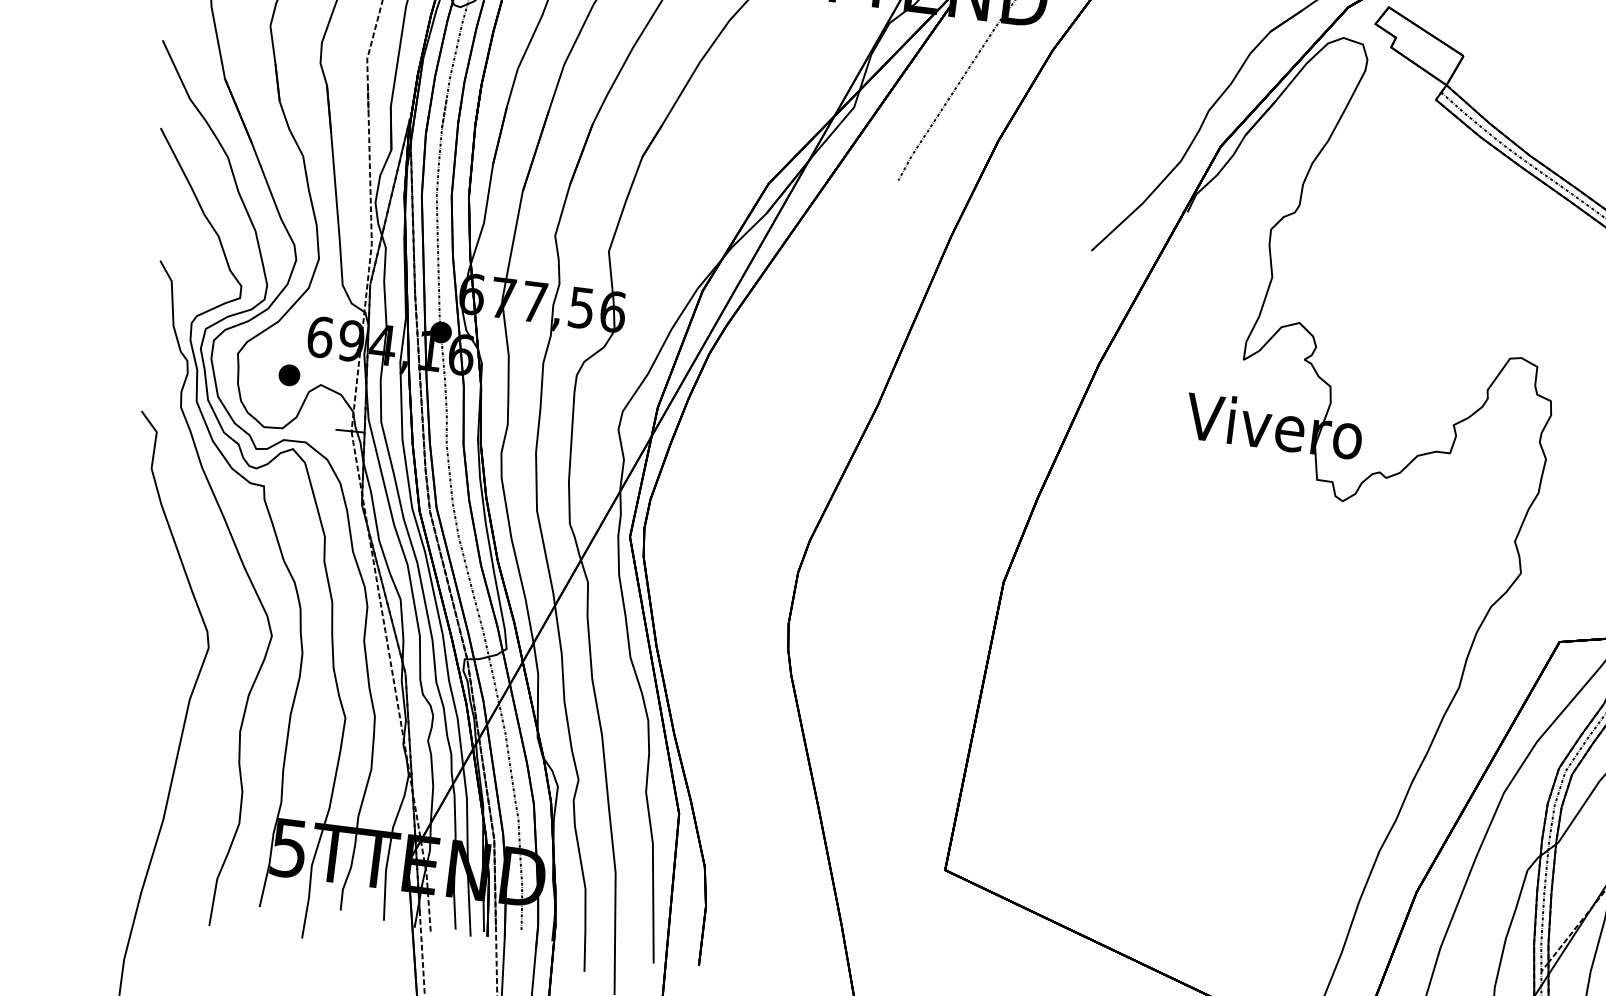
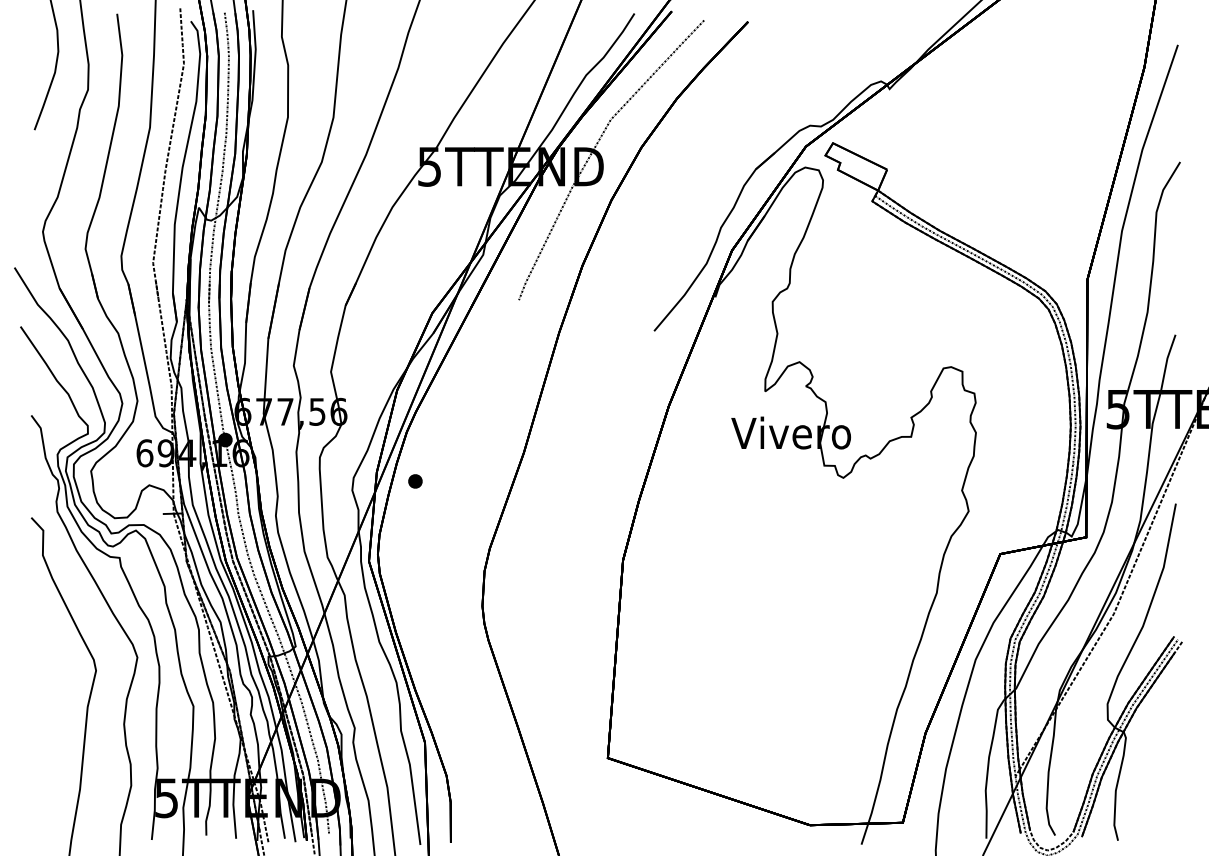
part: (289, 375) -> (415, 481), moved

